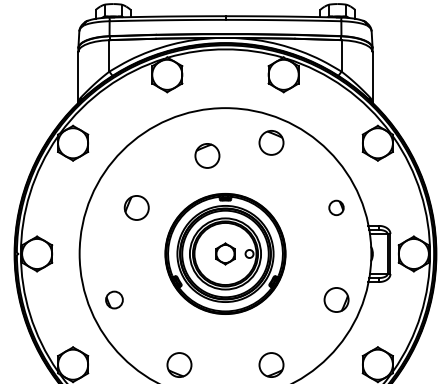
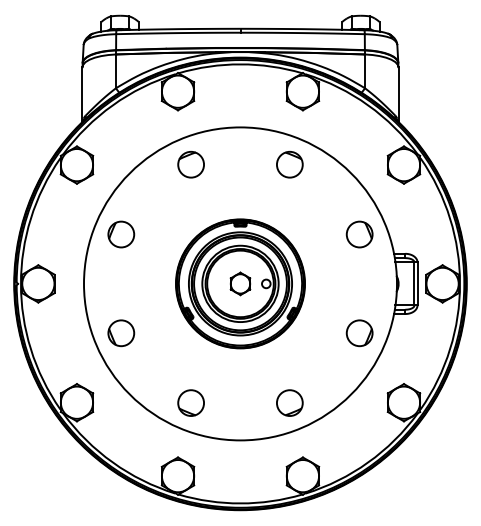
part: (206, 155) -> (190, 164), moved
part: (136, 207) -> (121, 234), moved
part: (336, 207) -> (359, 234), size x1.67
part: (114, 300) -> (121, 333), size x1.43

